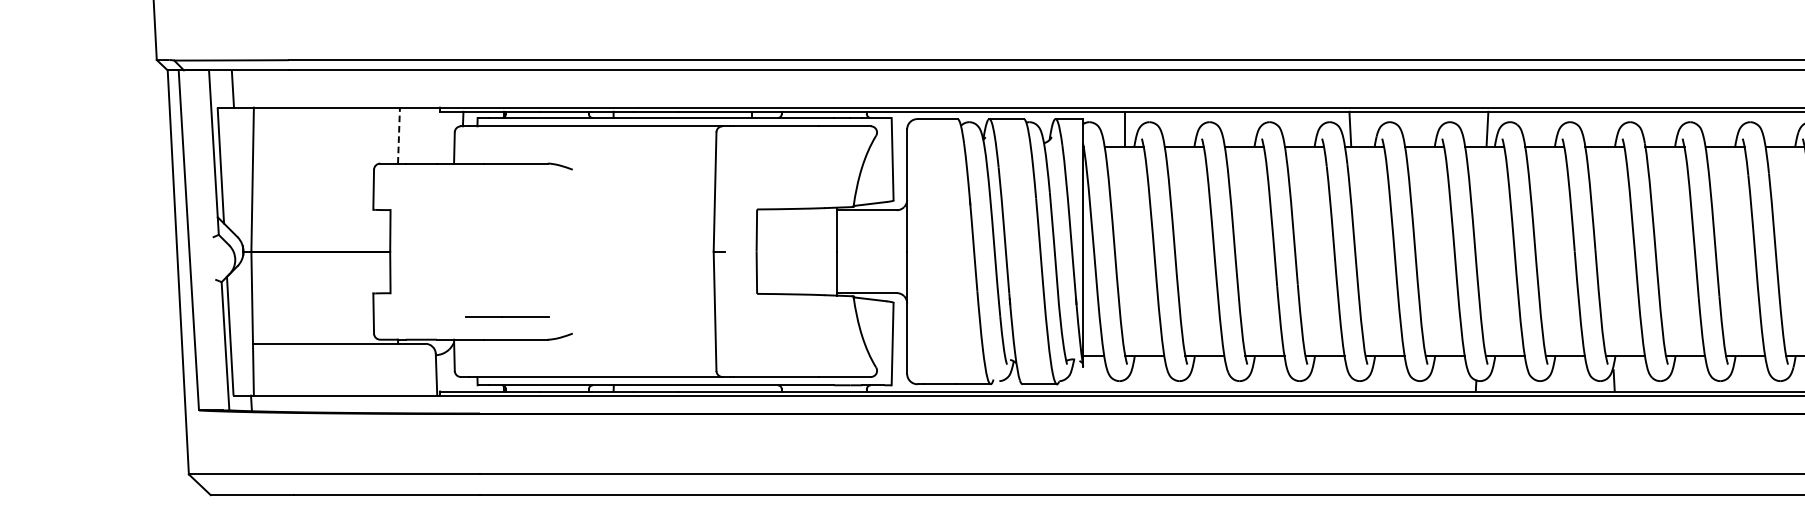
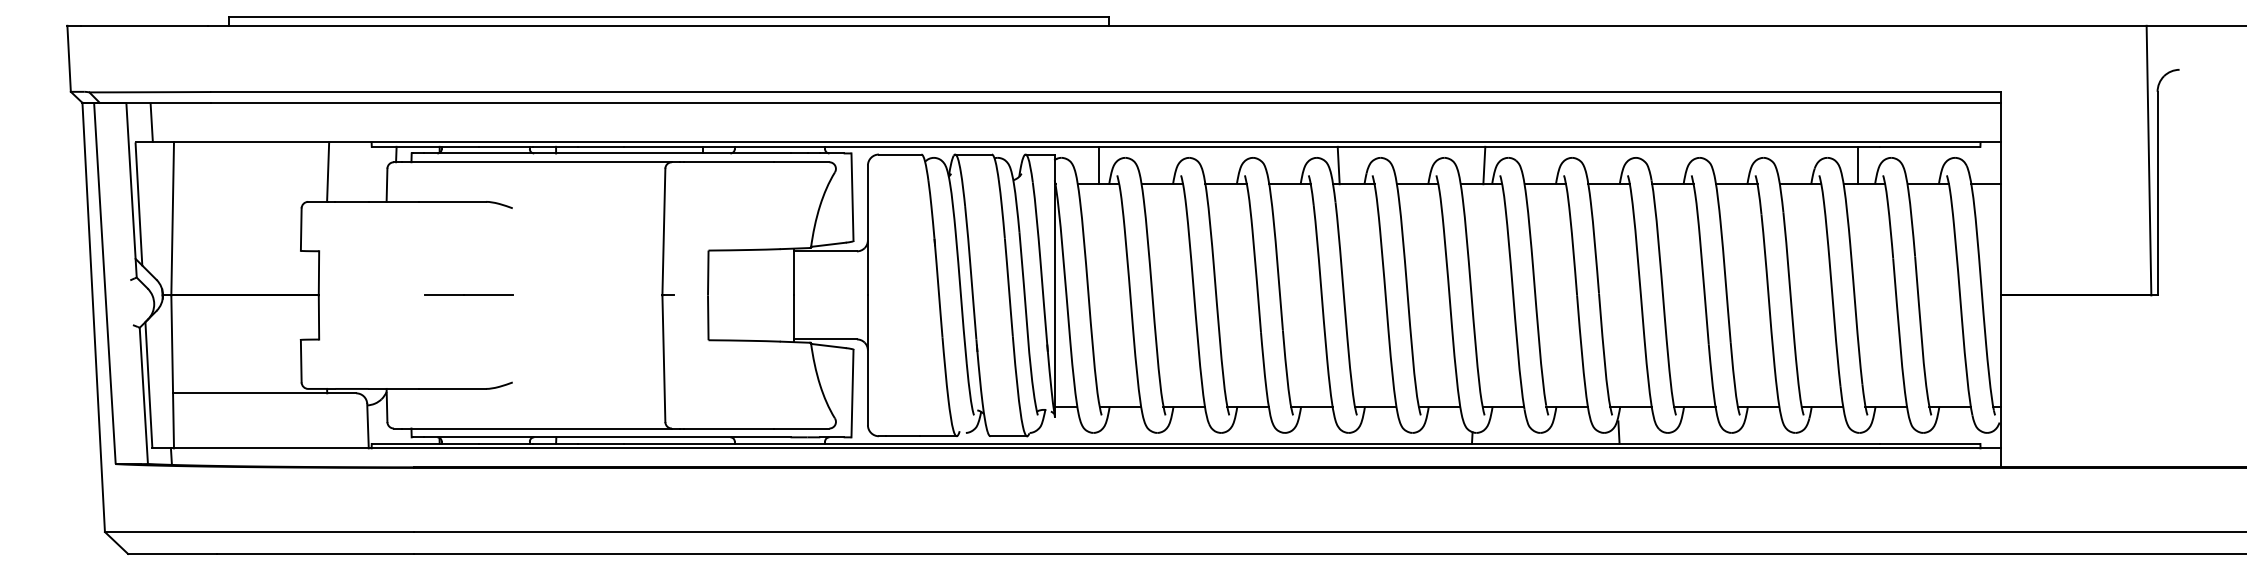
line: (399, 135) -> (328, 172), dashed -> solid
line: (506, 315) -> (468, 294), moved

